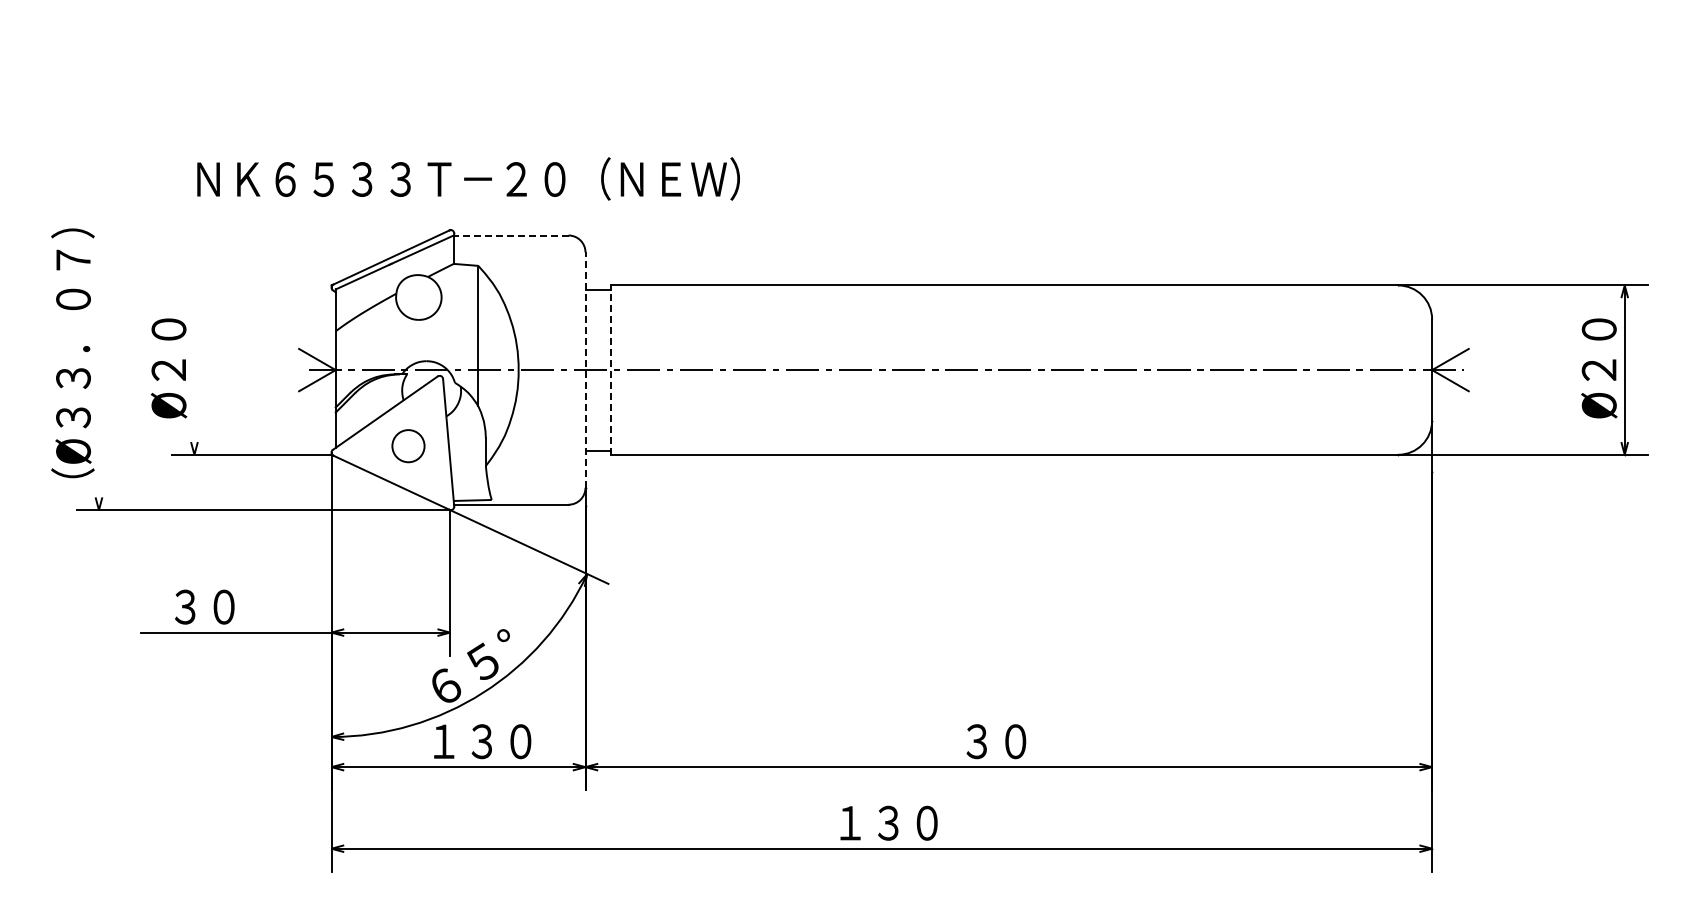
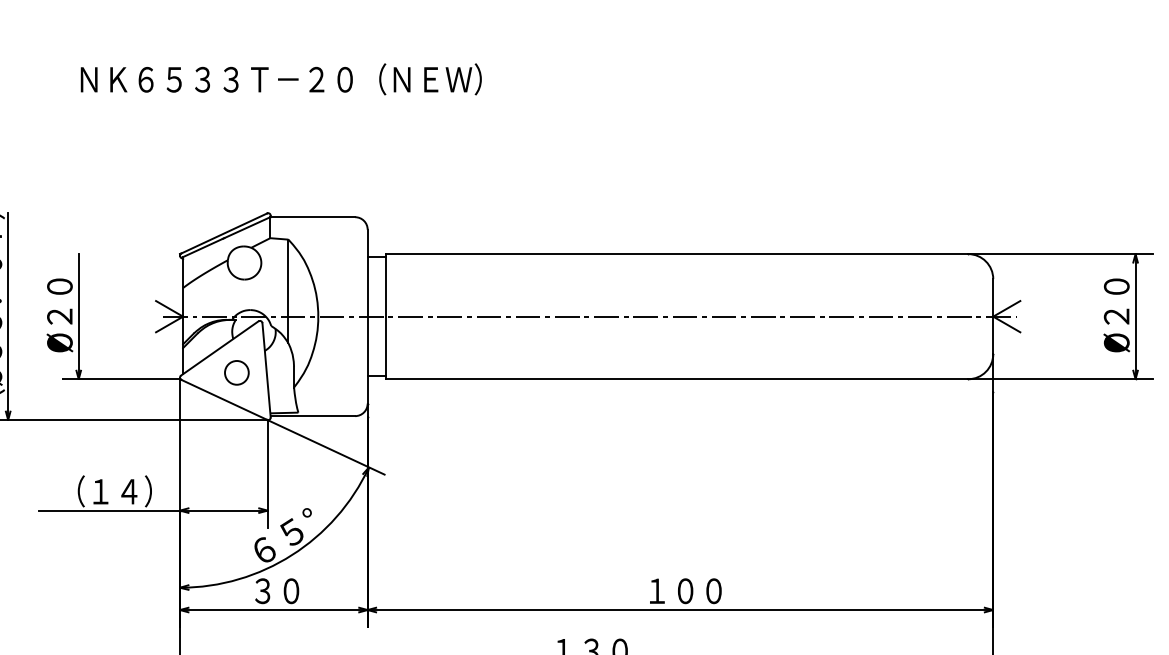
text: (468, 178) -> (281, 79), moved
line: (510, 235) -> (312, 217), dashed -> solid
line: (194, 369) -> (78, 316), added
line: (98, 370) -> (7, 316), added
line: (585, 370) -> (367, 316), dashed -> solid
line: (610, 370) -> (386, 316), dashed -> solid
text: (234, 606) -> (108, 491), ３０ -> （１４）
text: (482, 741) -> (291, 591), １３０ -> ３０
text: (1015, 741) -> (685, 591), ３０ -> １００

